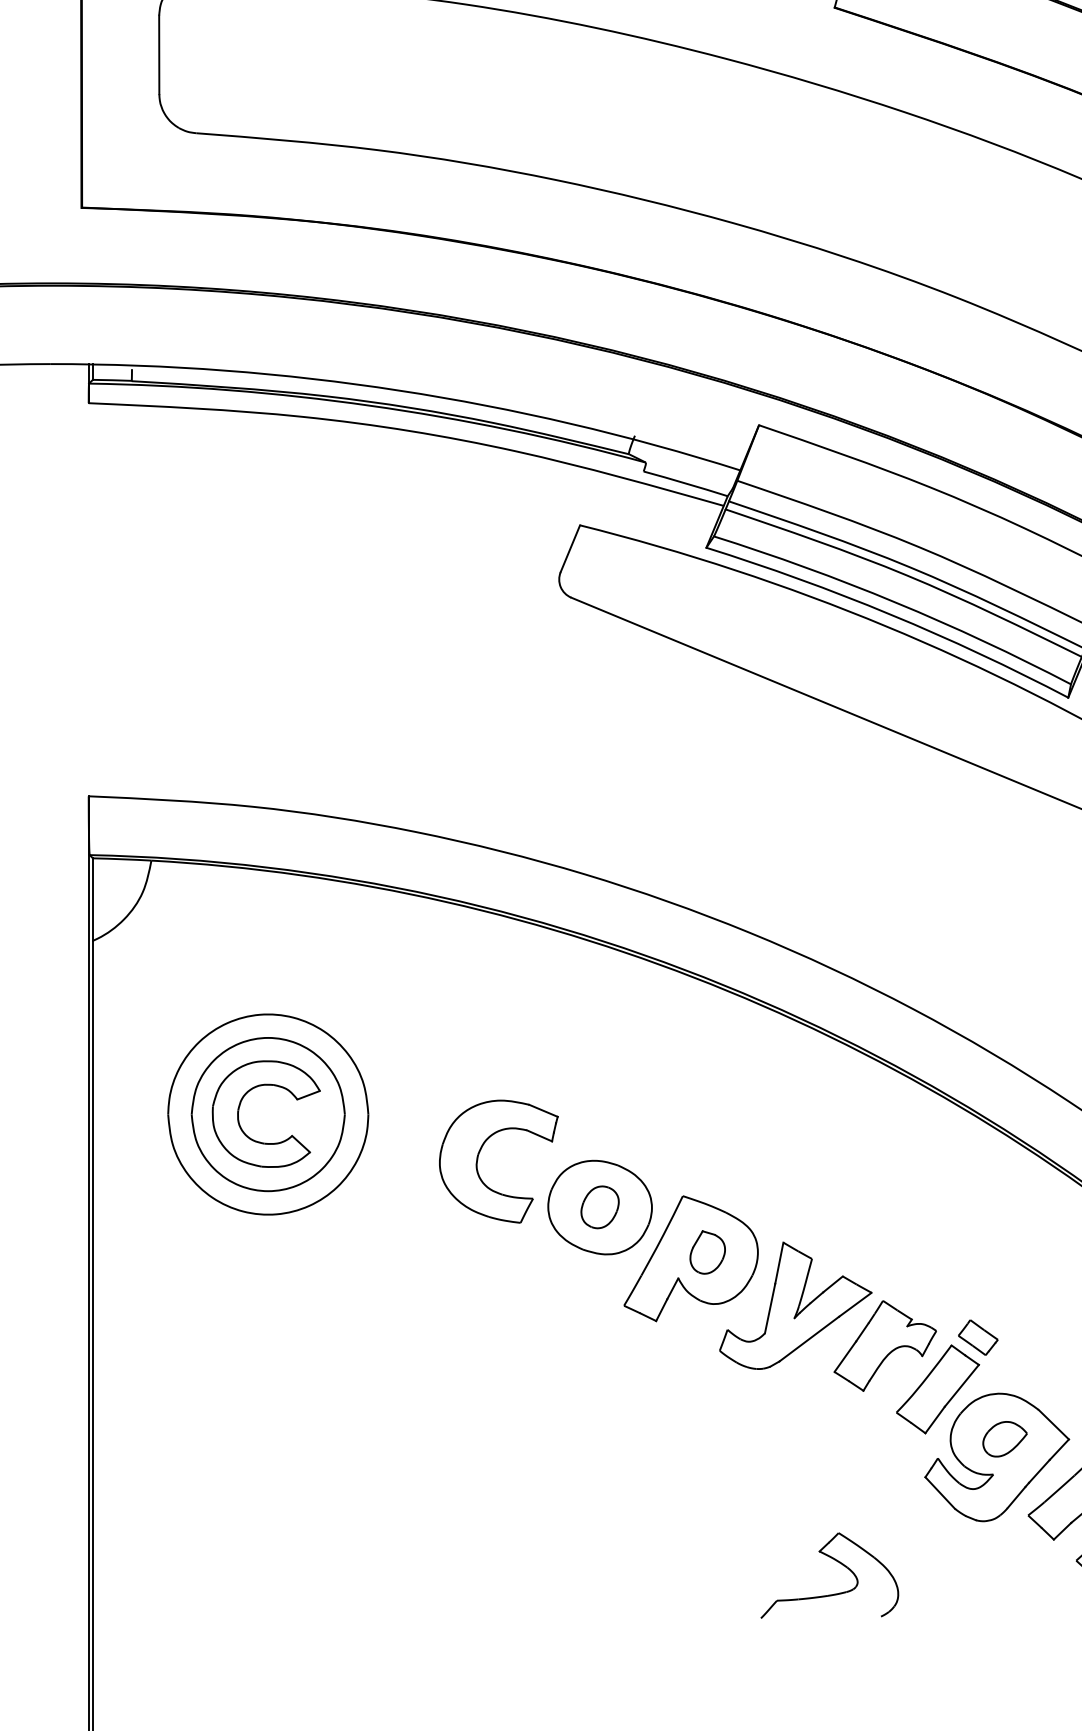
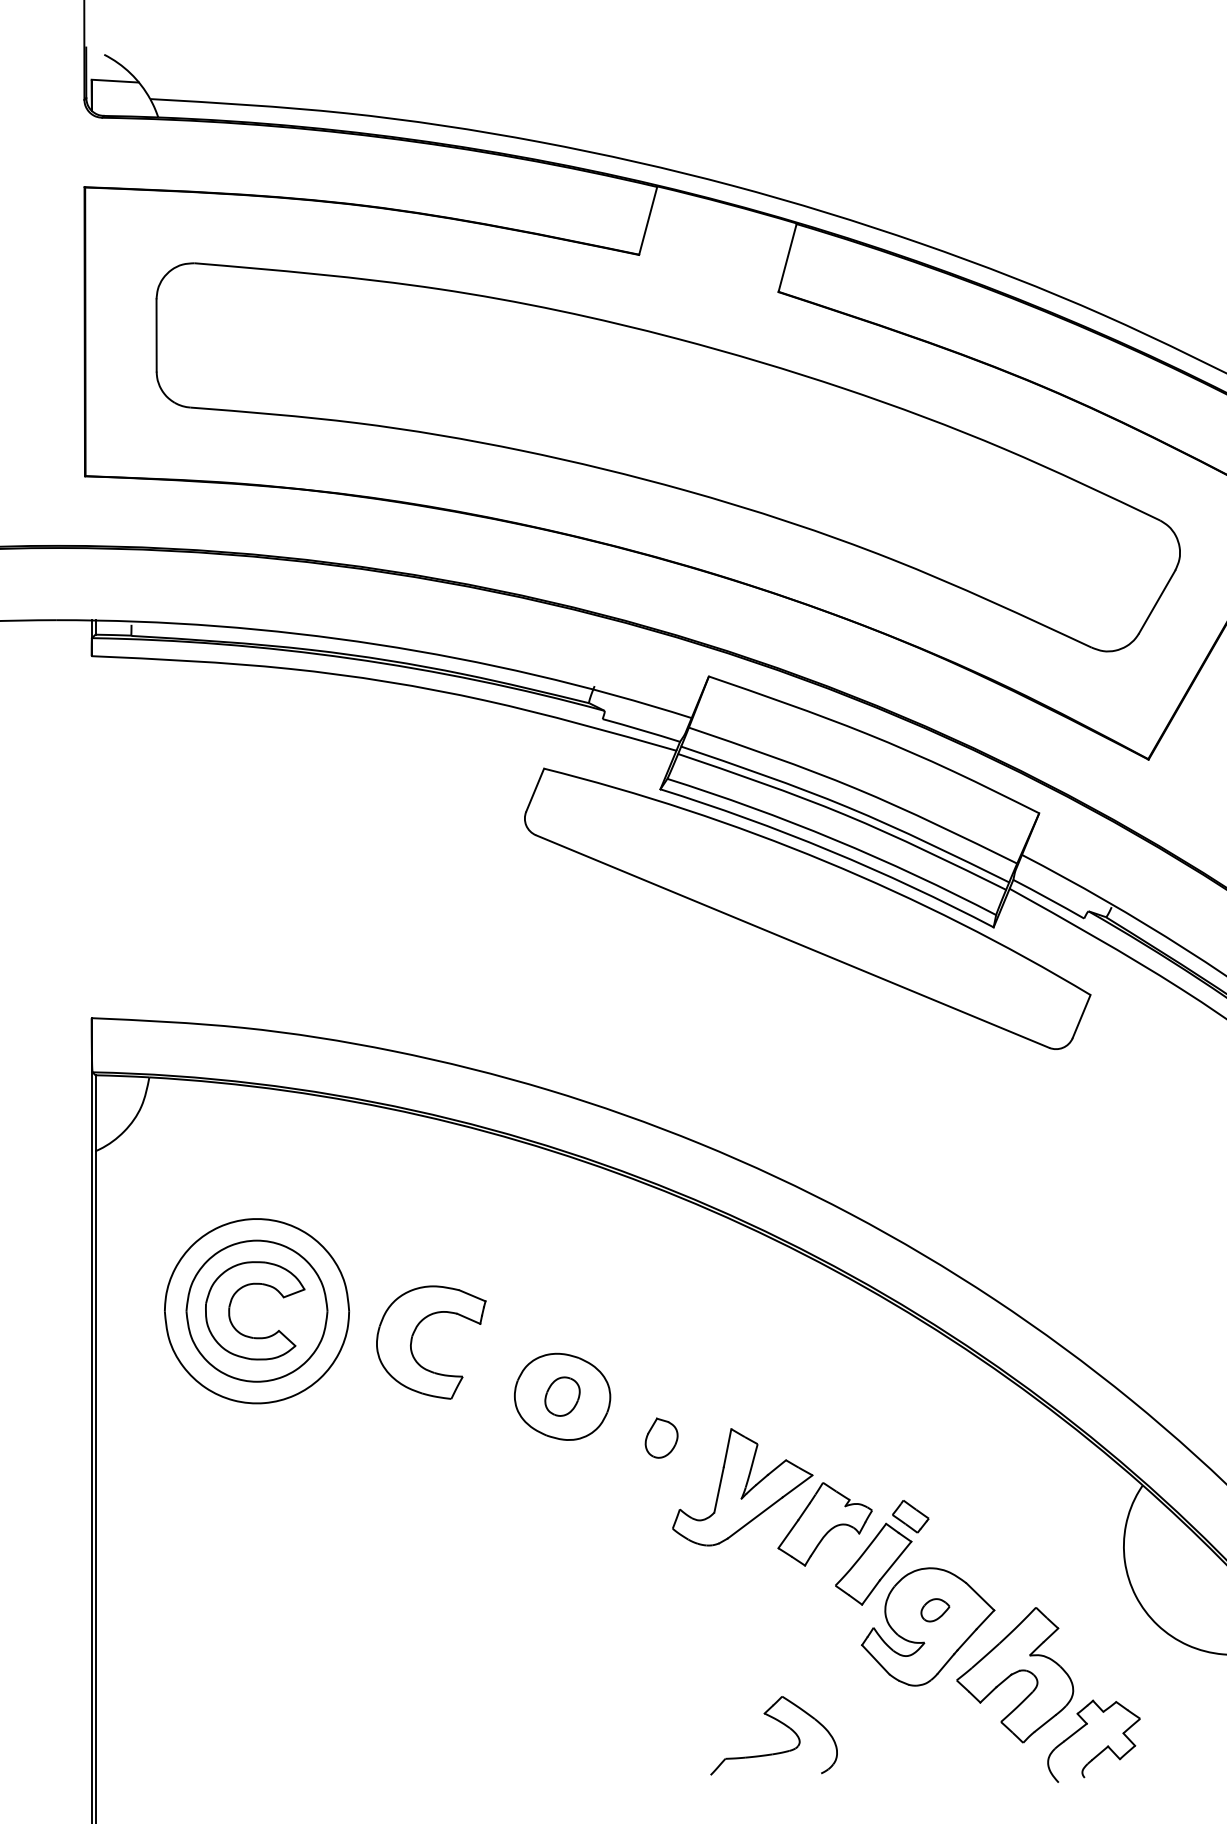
part: (479, 1155) -> (413, 1336), moved
part: (691, 1258) -> (646, 1443), removed
part: (1005, 1439) -> (935, 1610), size x0.7

